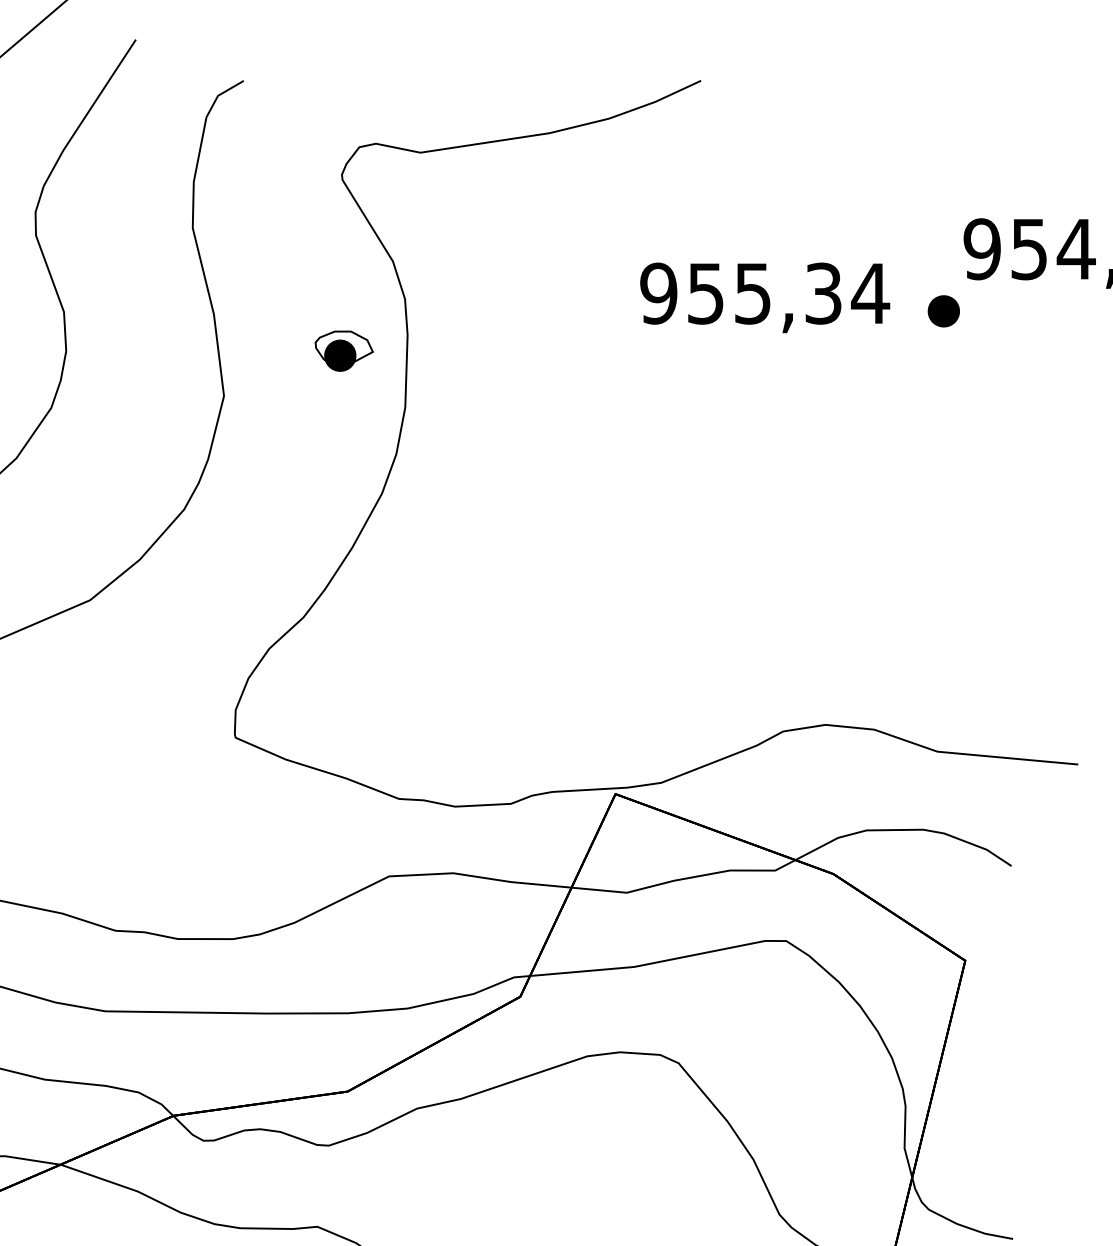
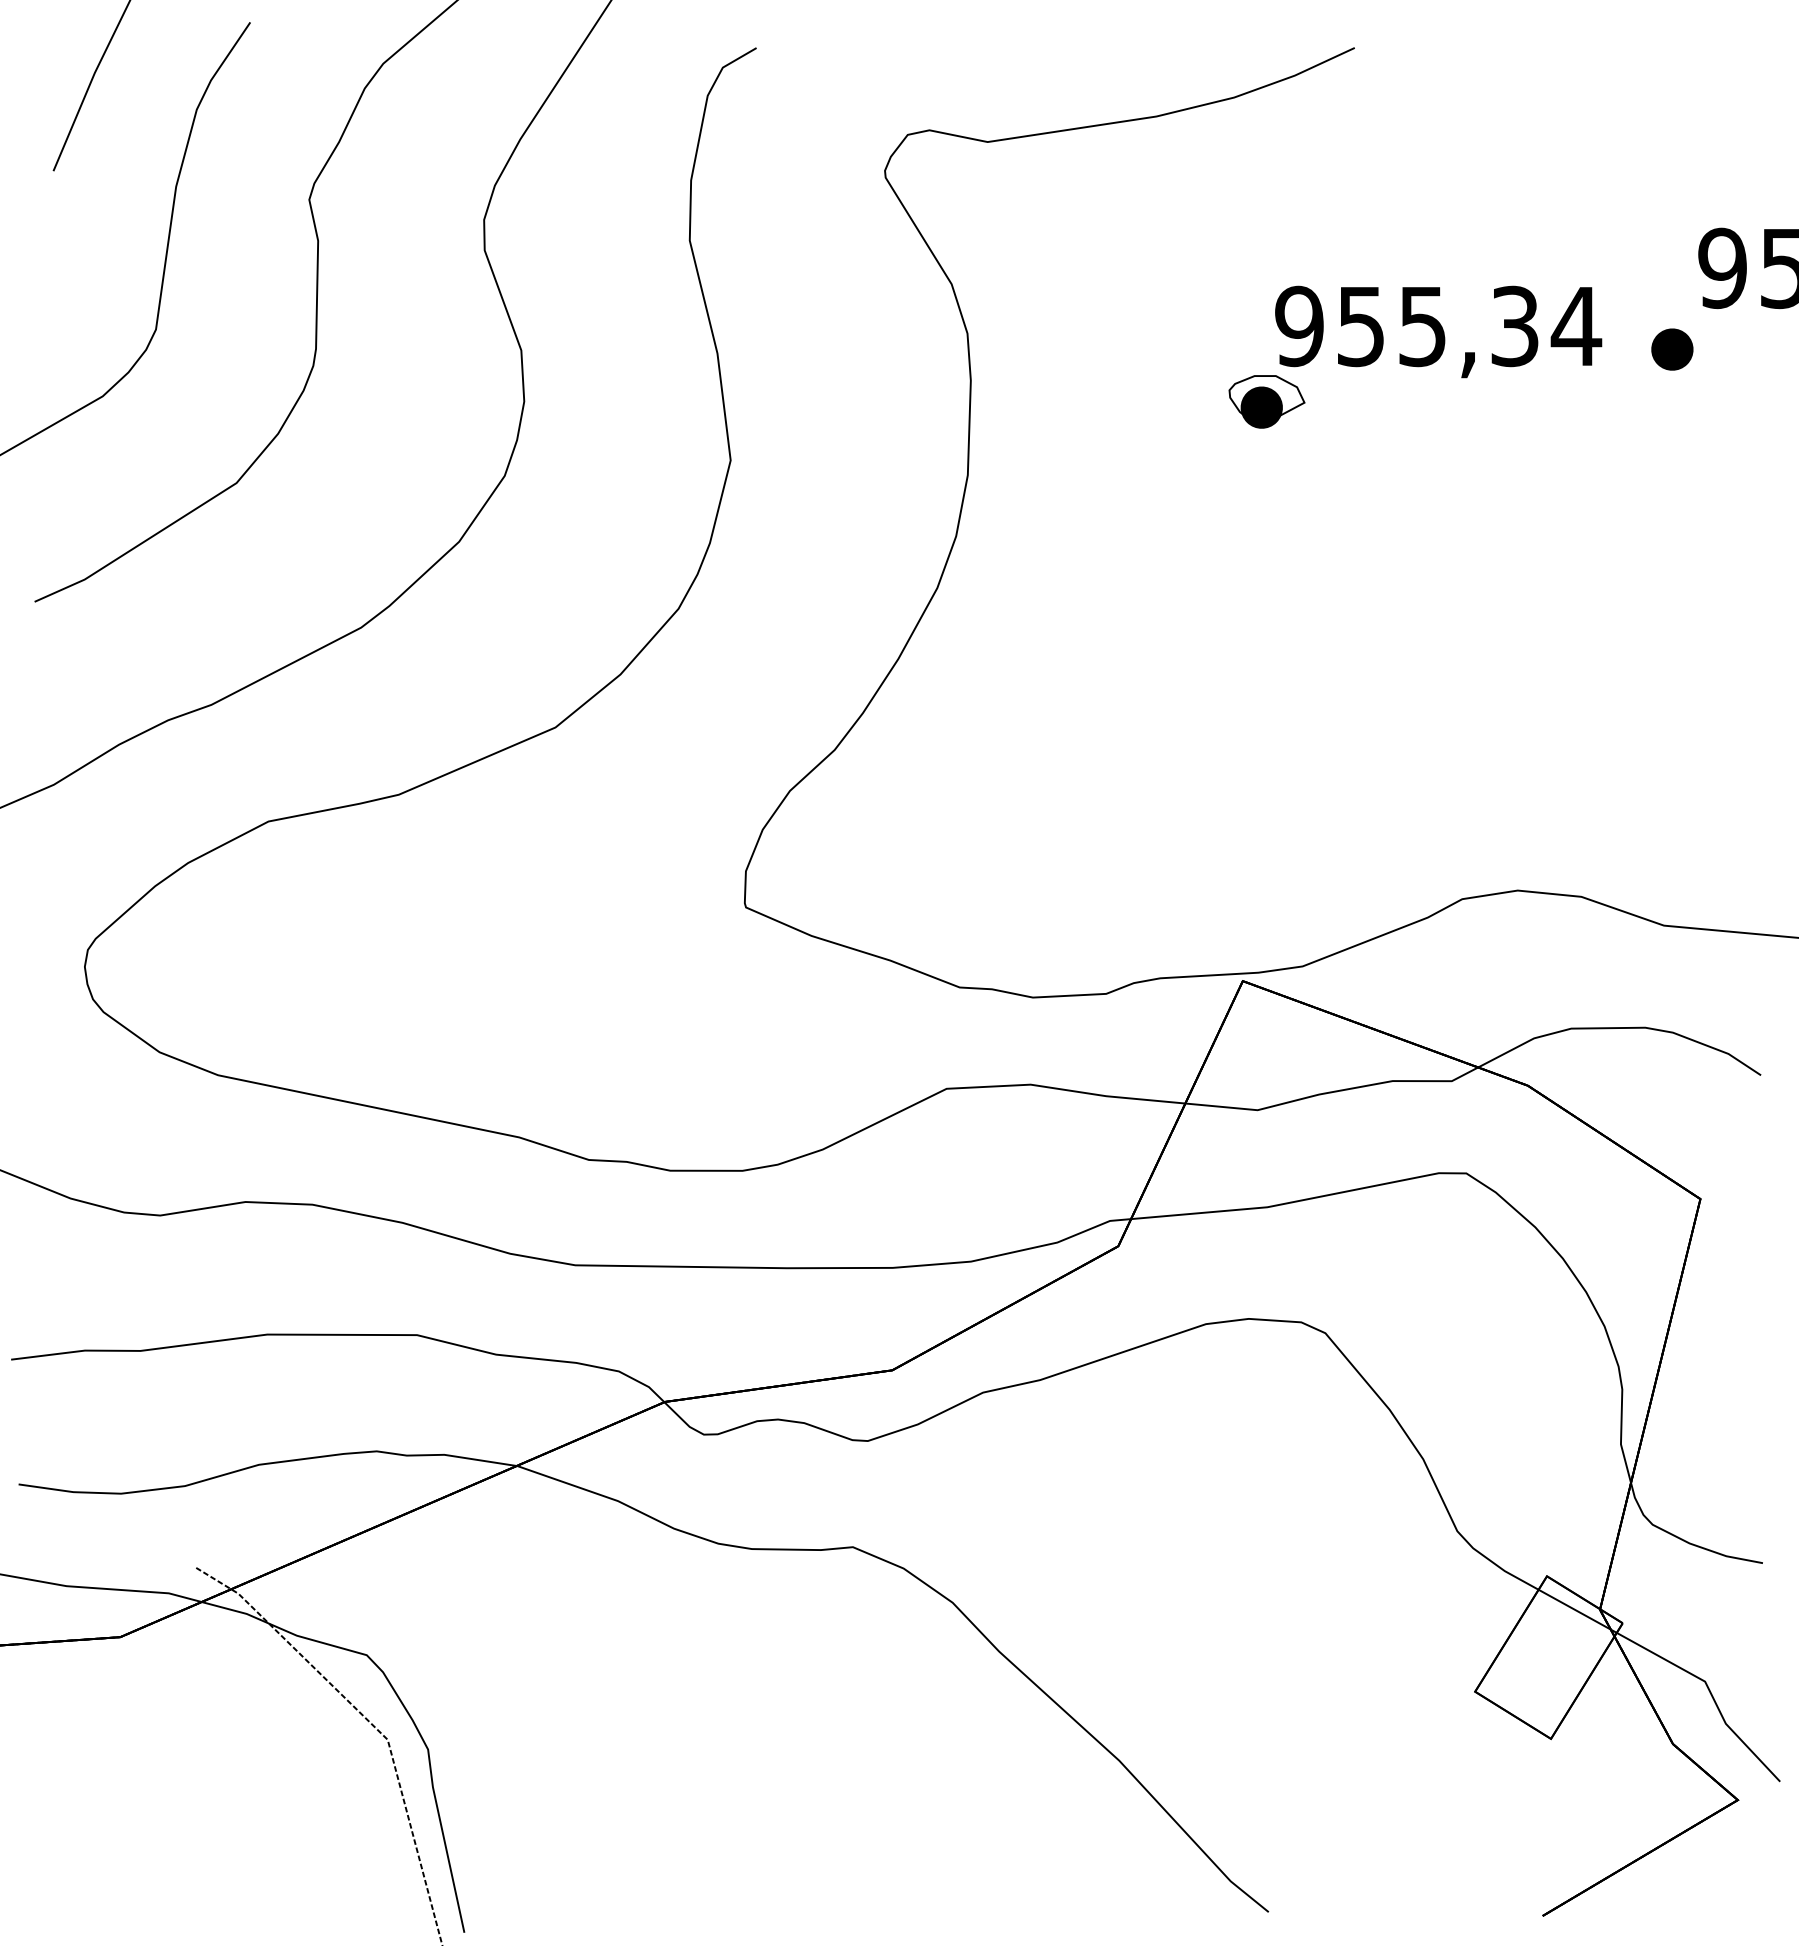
part: (343, 351) -> (1266, 401), moved

